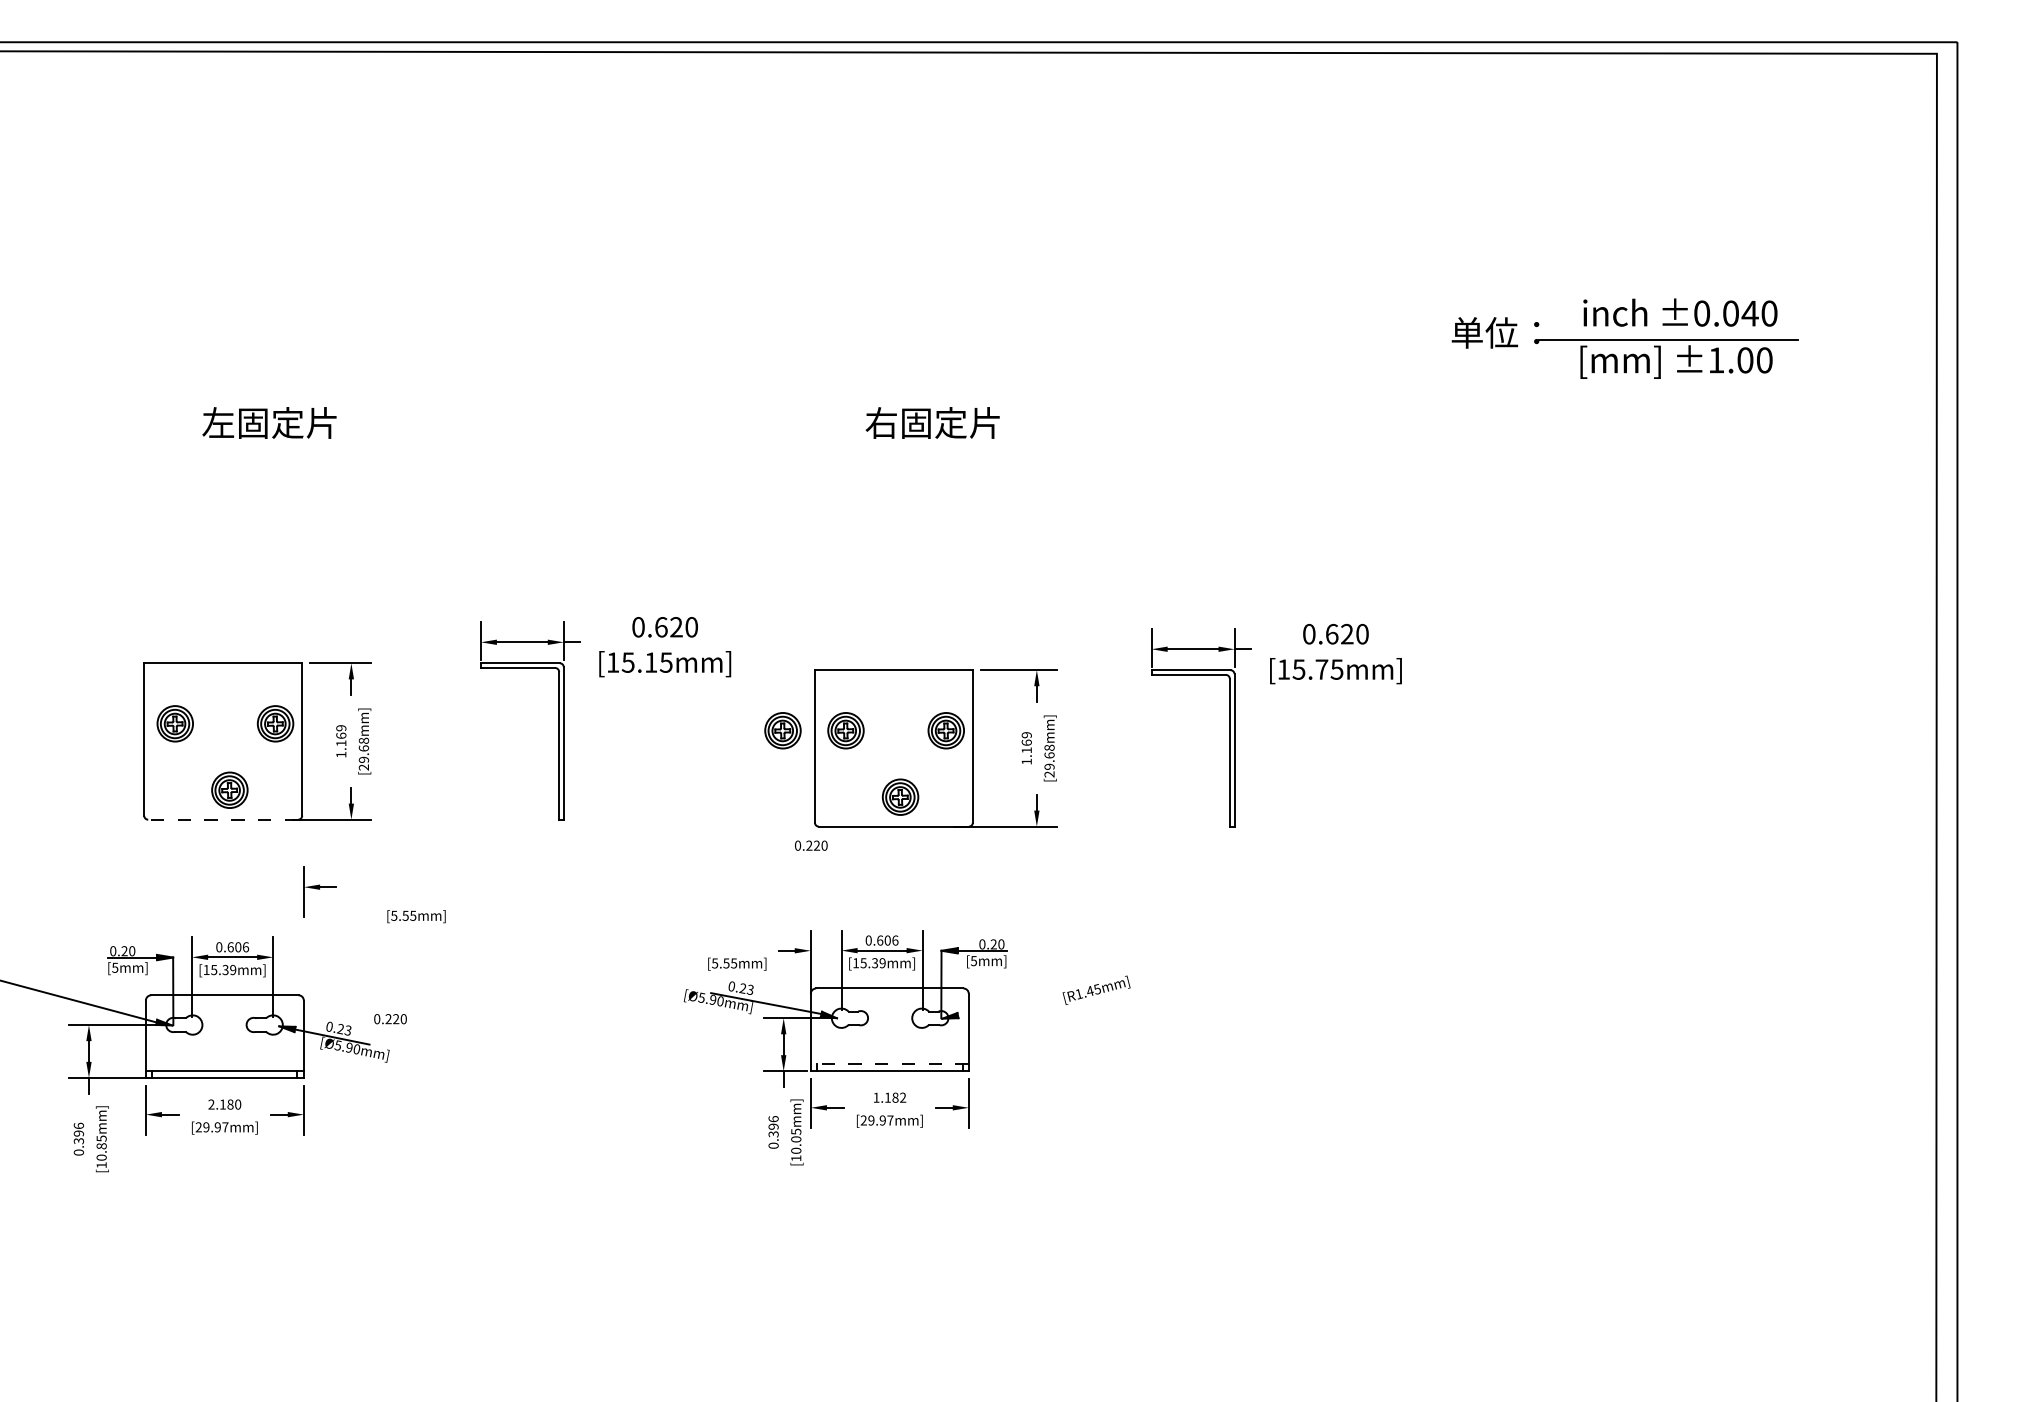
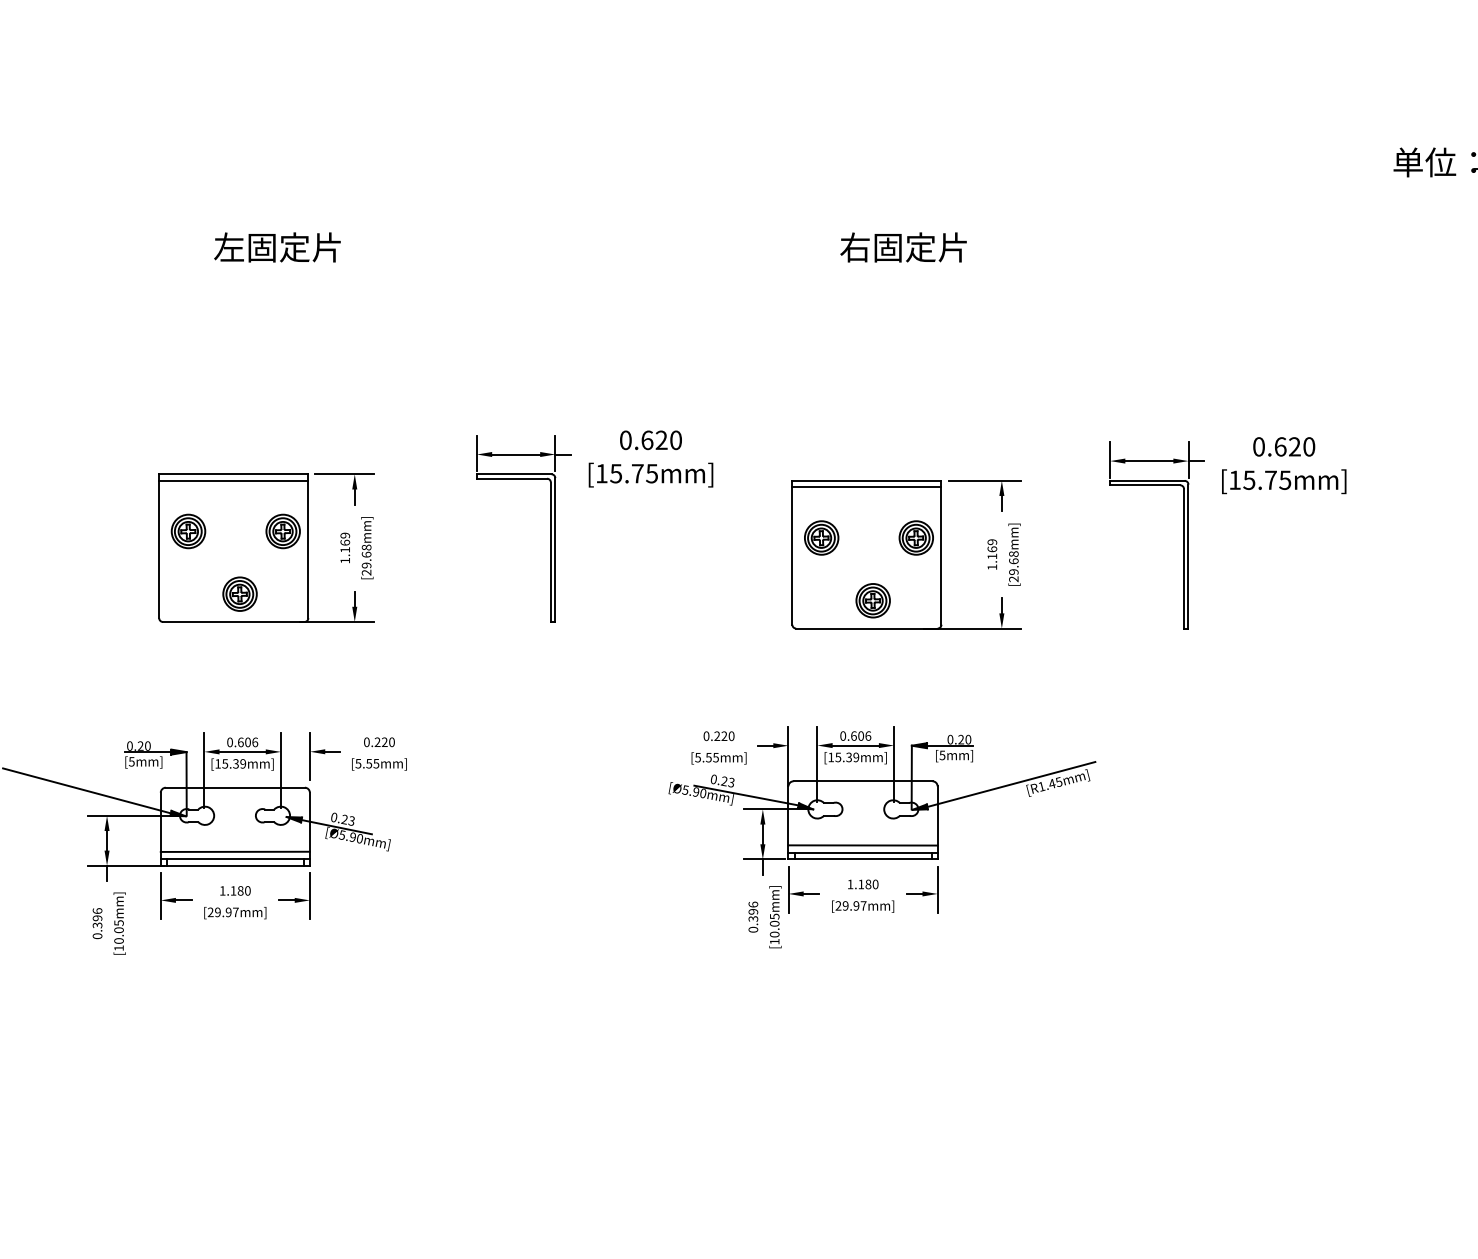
text: (651, 662) -> (638, 473), [15.15mm] -> [15.75mm]
line: (223, 669) -> (234, 480), added
line: (893, 676) -> (866, 486), added
part: (782, 730) -> (761, 537), removed
line: (223, 819) -> (234, 621), dashed -> solid
text: (811, 845) -> (719, 736), moved
part: (319, 891) -> (324, 755), moved
text: (416, 916) -> (379, 764), moved
line: (1044, 992) -> (1009, 785), added
text: (390, 1019) -> (379, 742), moved
line: (889, 1056) -> (862, 845), added
line: (224, 1063) -> (234, 852), added
line: (889, 1064) -> (862, 853), dashed -> solid
text: (903, 1097) -> (875, 884), 1.182 -> 1.180
text: (211, 1104) -> (222, 890), 2.180 -> 1.180
text: (101, 1146) -> (118, 930), [10.85mm] -> [10.05mm]

